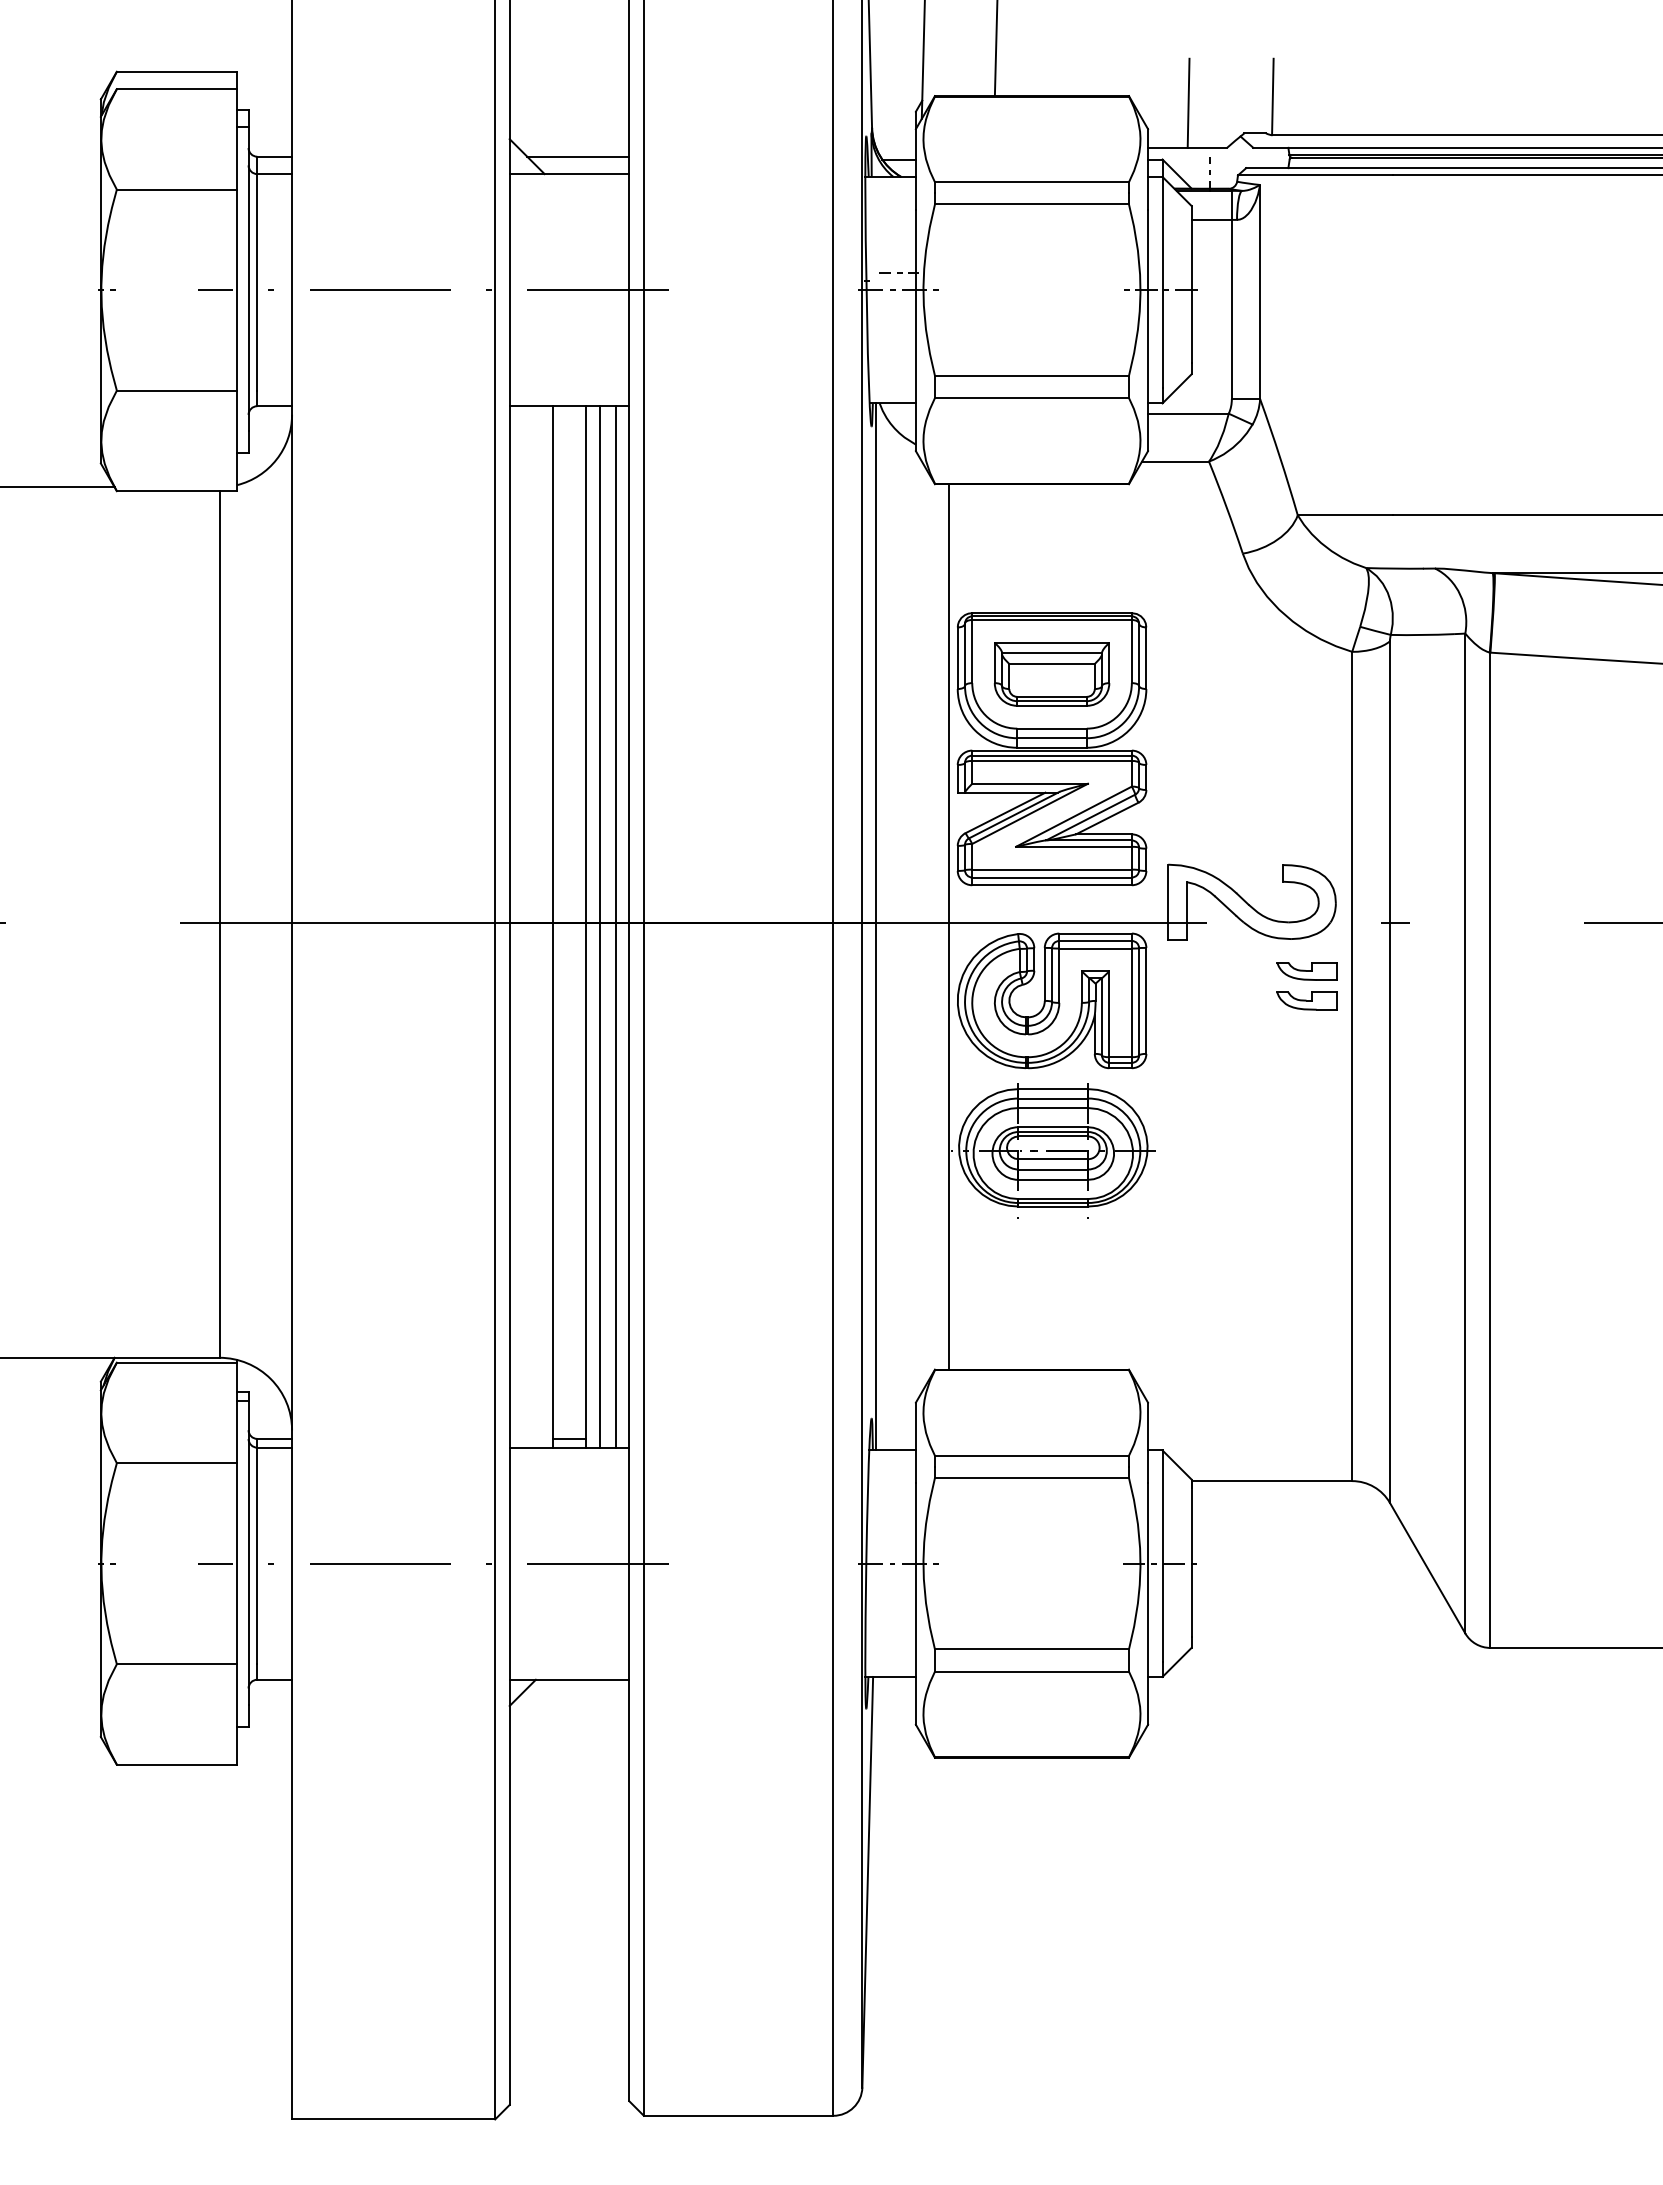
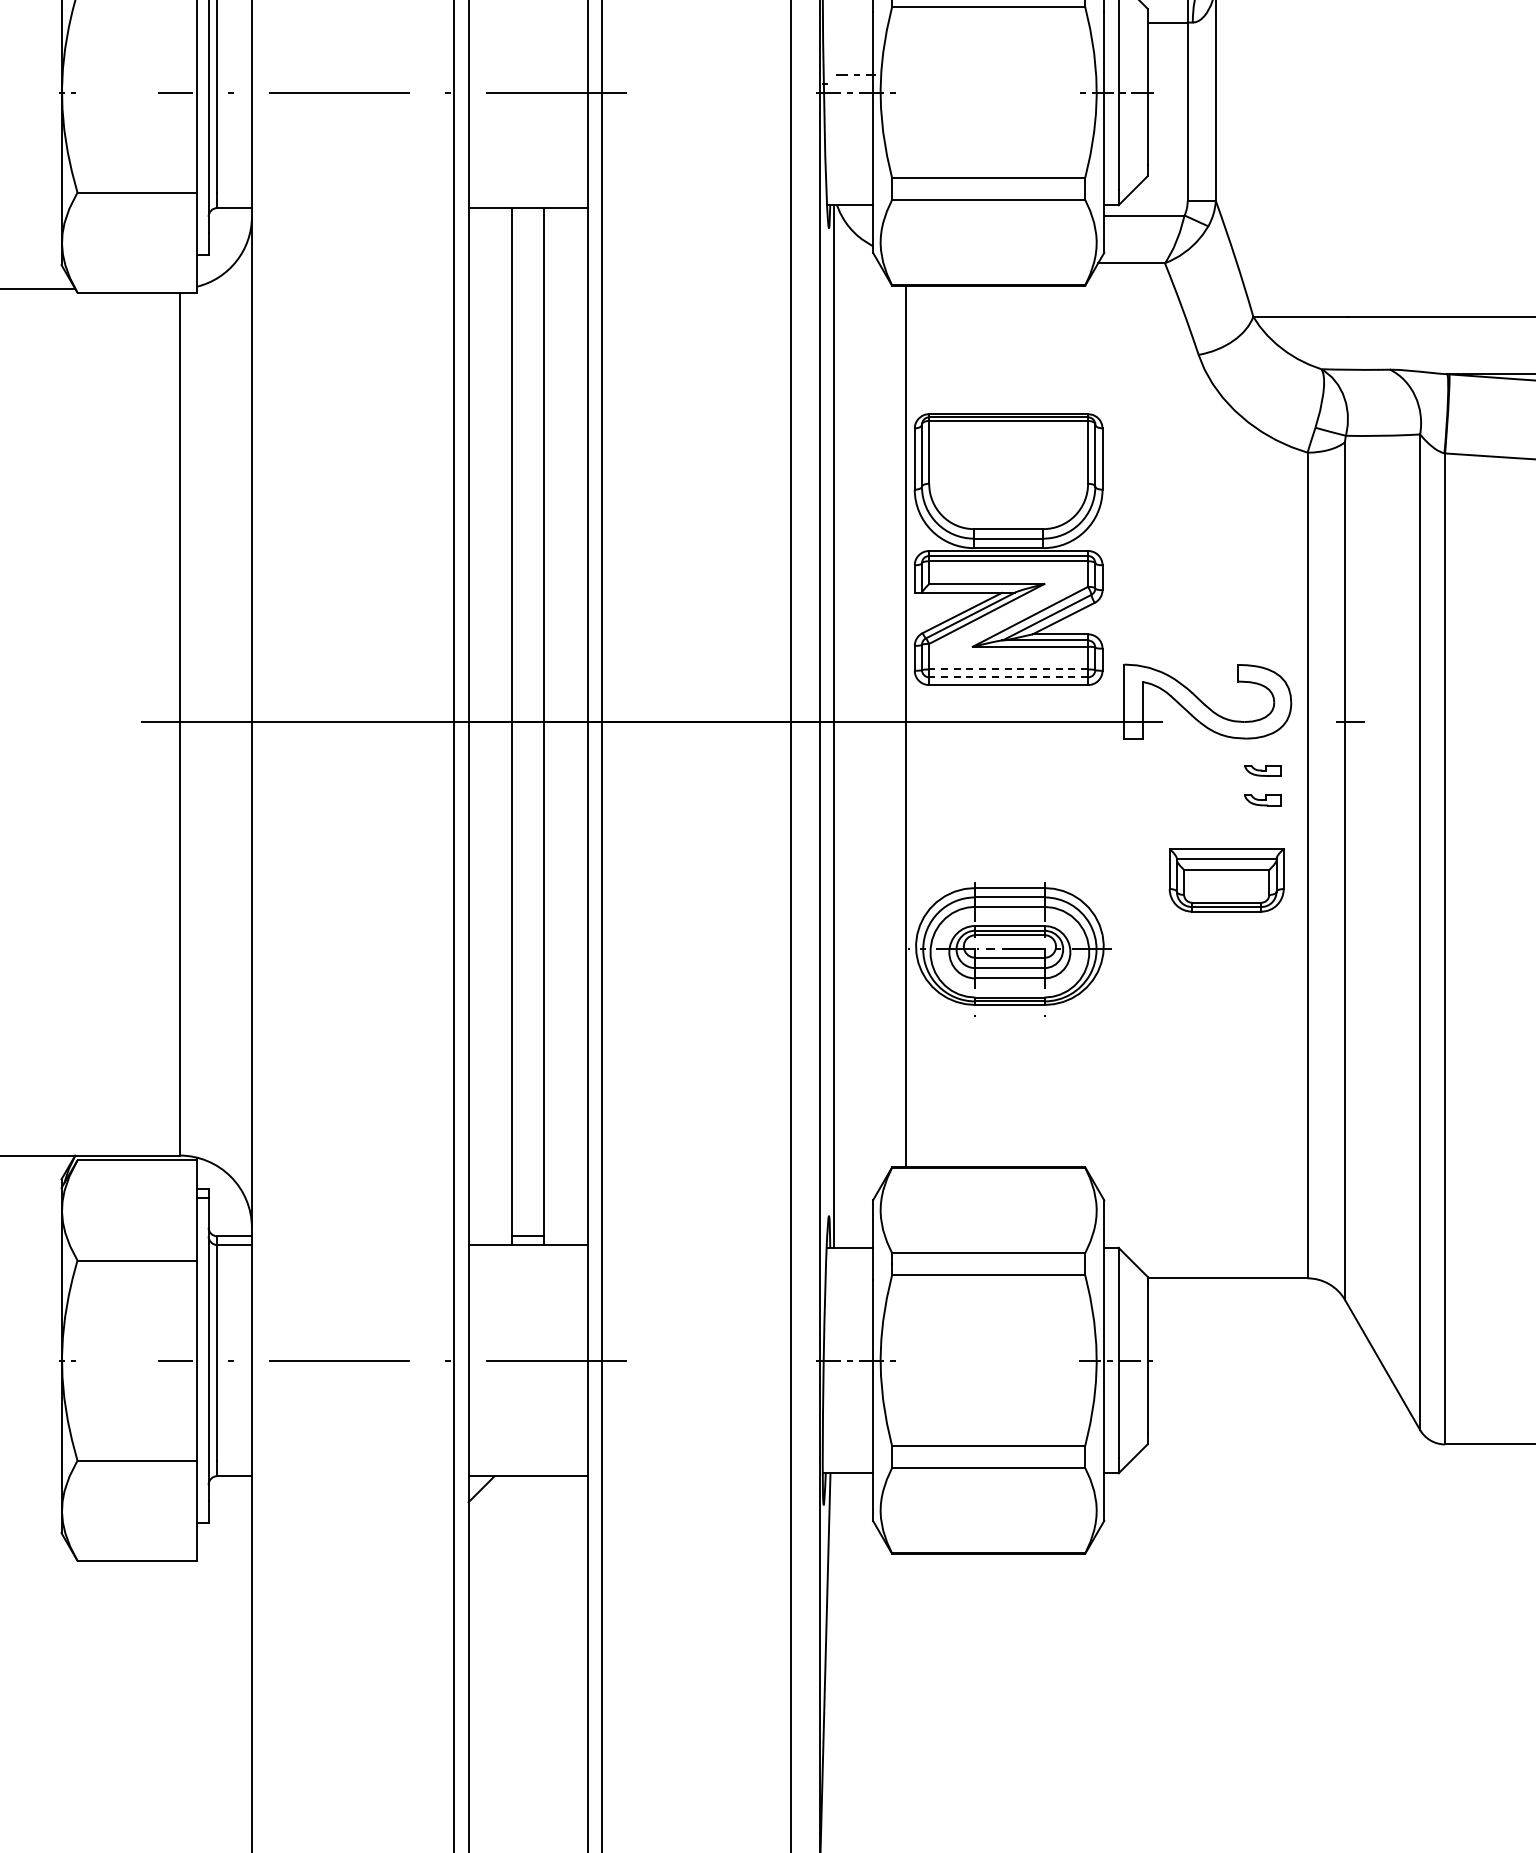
part: (1052, 674) -> (1227, 880), moved
line: (1052, 869) -> (1009, 669), solid -> dashed
line: (1052, 877) -> (1009, 677), solid -> dashed
line: (599, 926) -> (558, 726), removed
line: (615, 926) -> (573, 726), removed
part: (1306, 971) -> (1262, 770), size x0.6
part: (1052, 1000) -> (1009, 799), removed
part: (1306, 1000) -> (1262, 799), size x0.6

